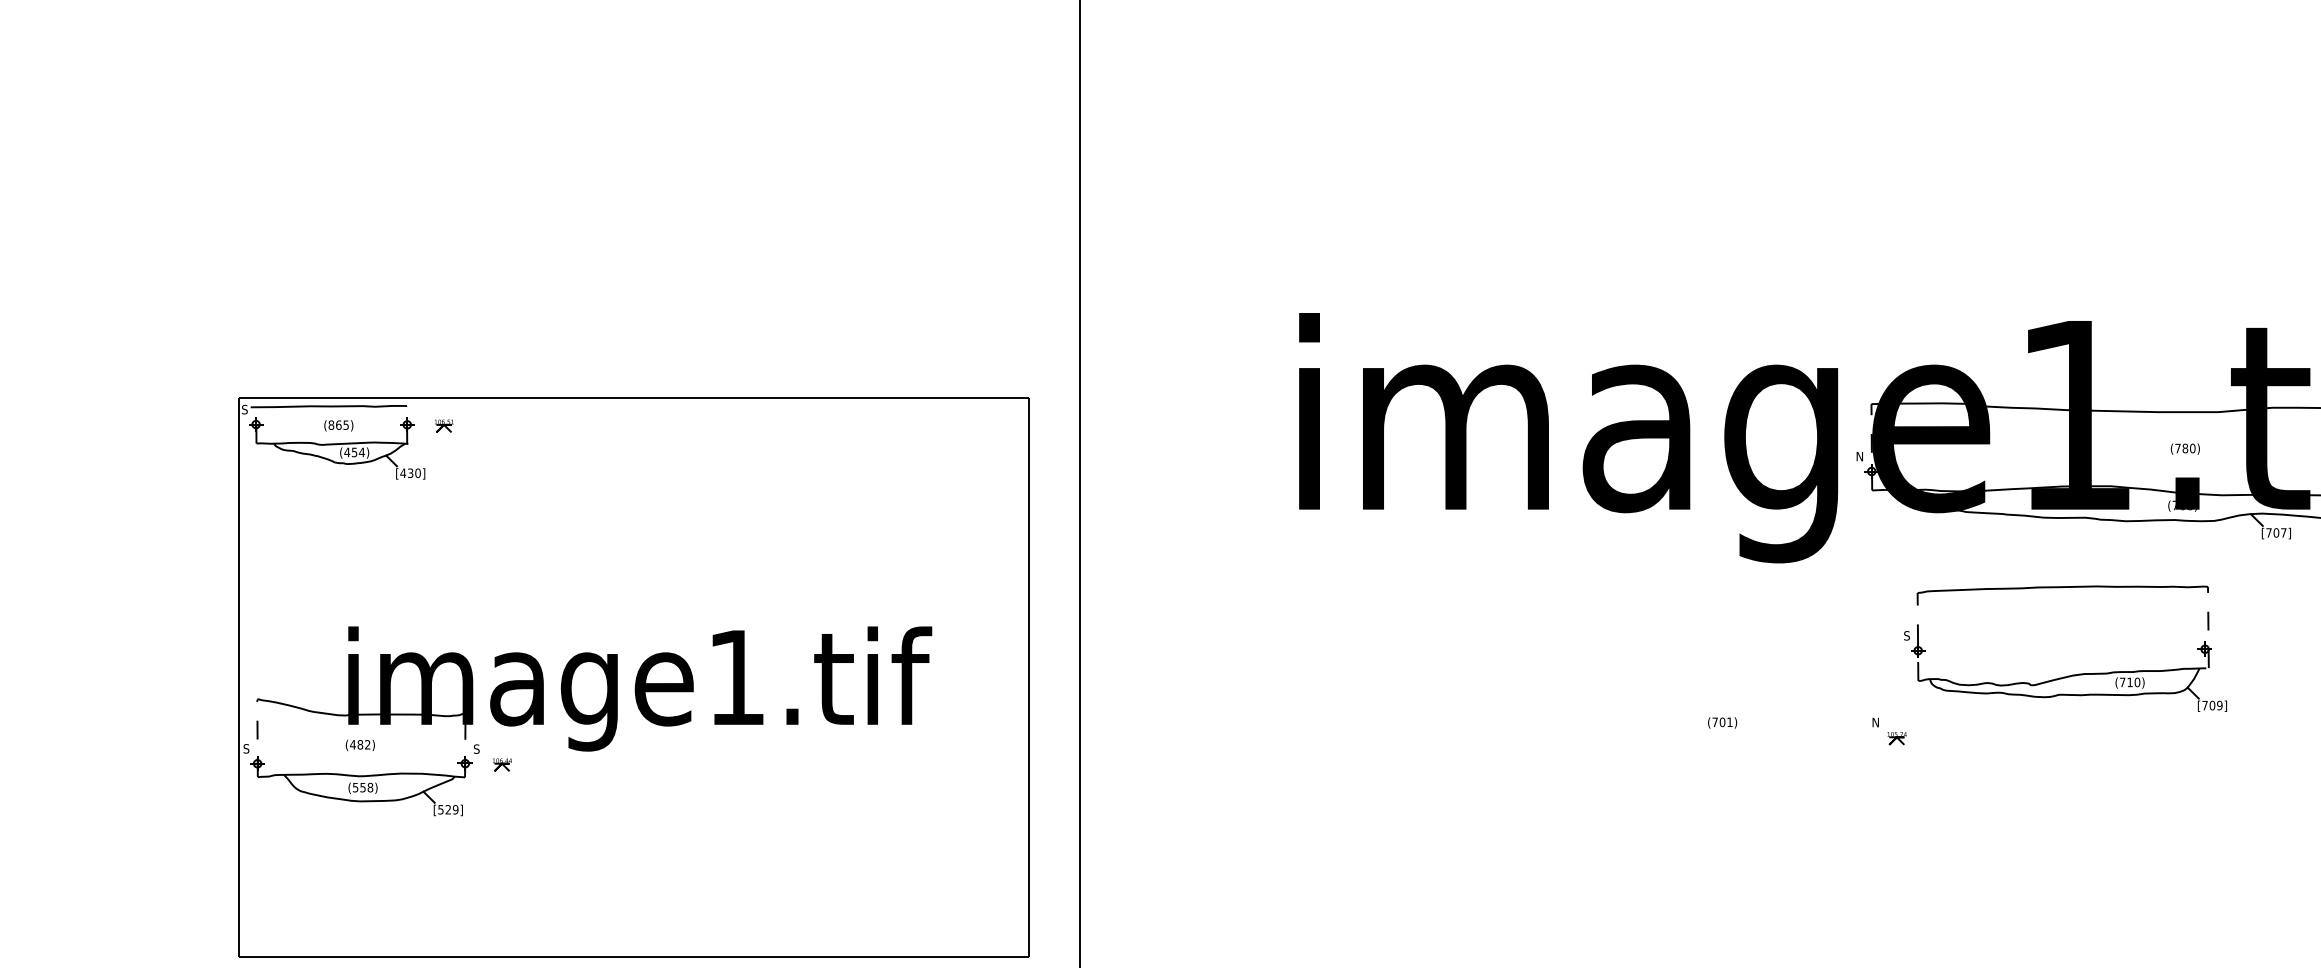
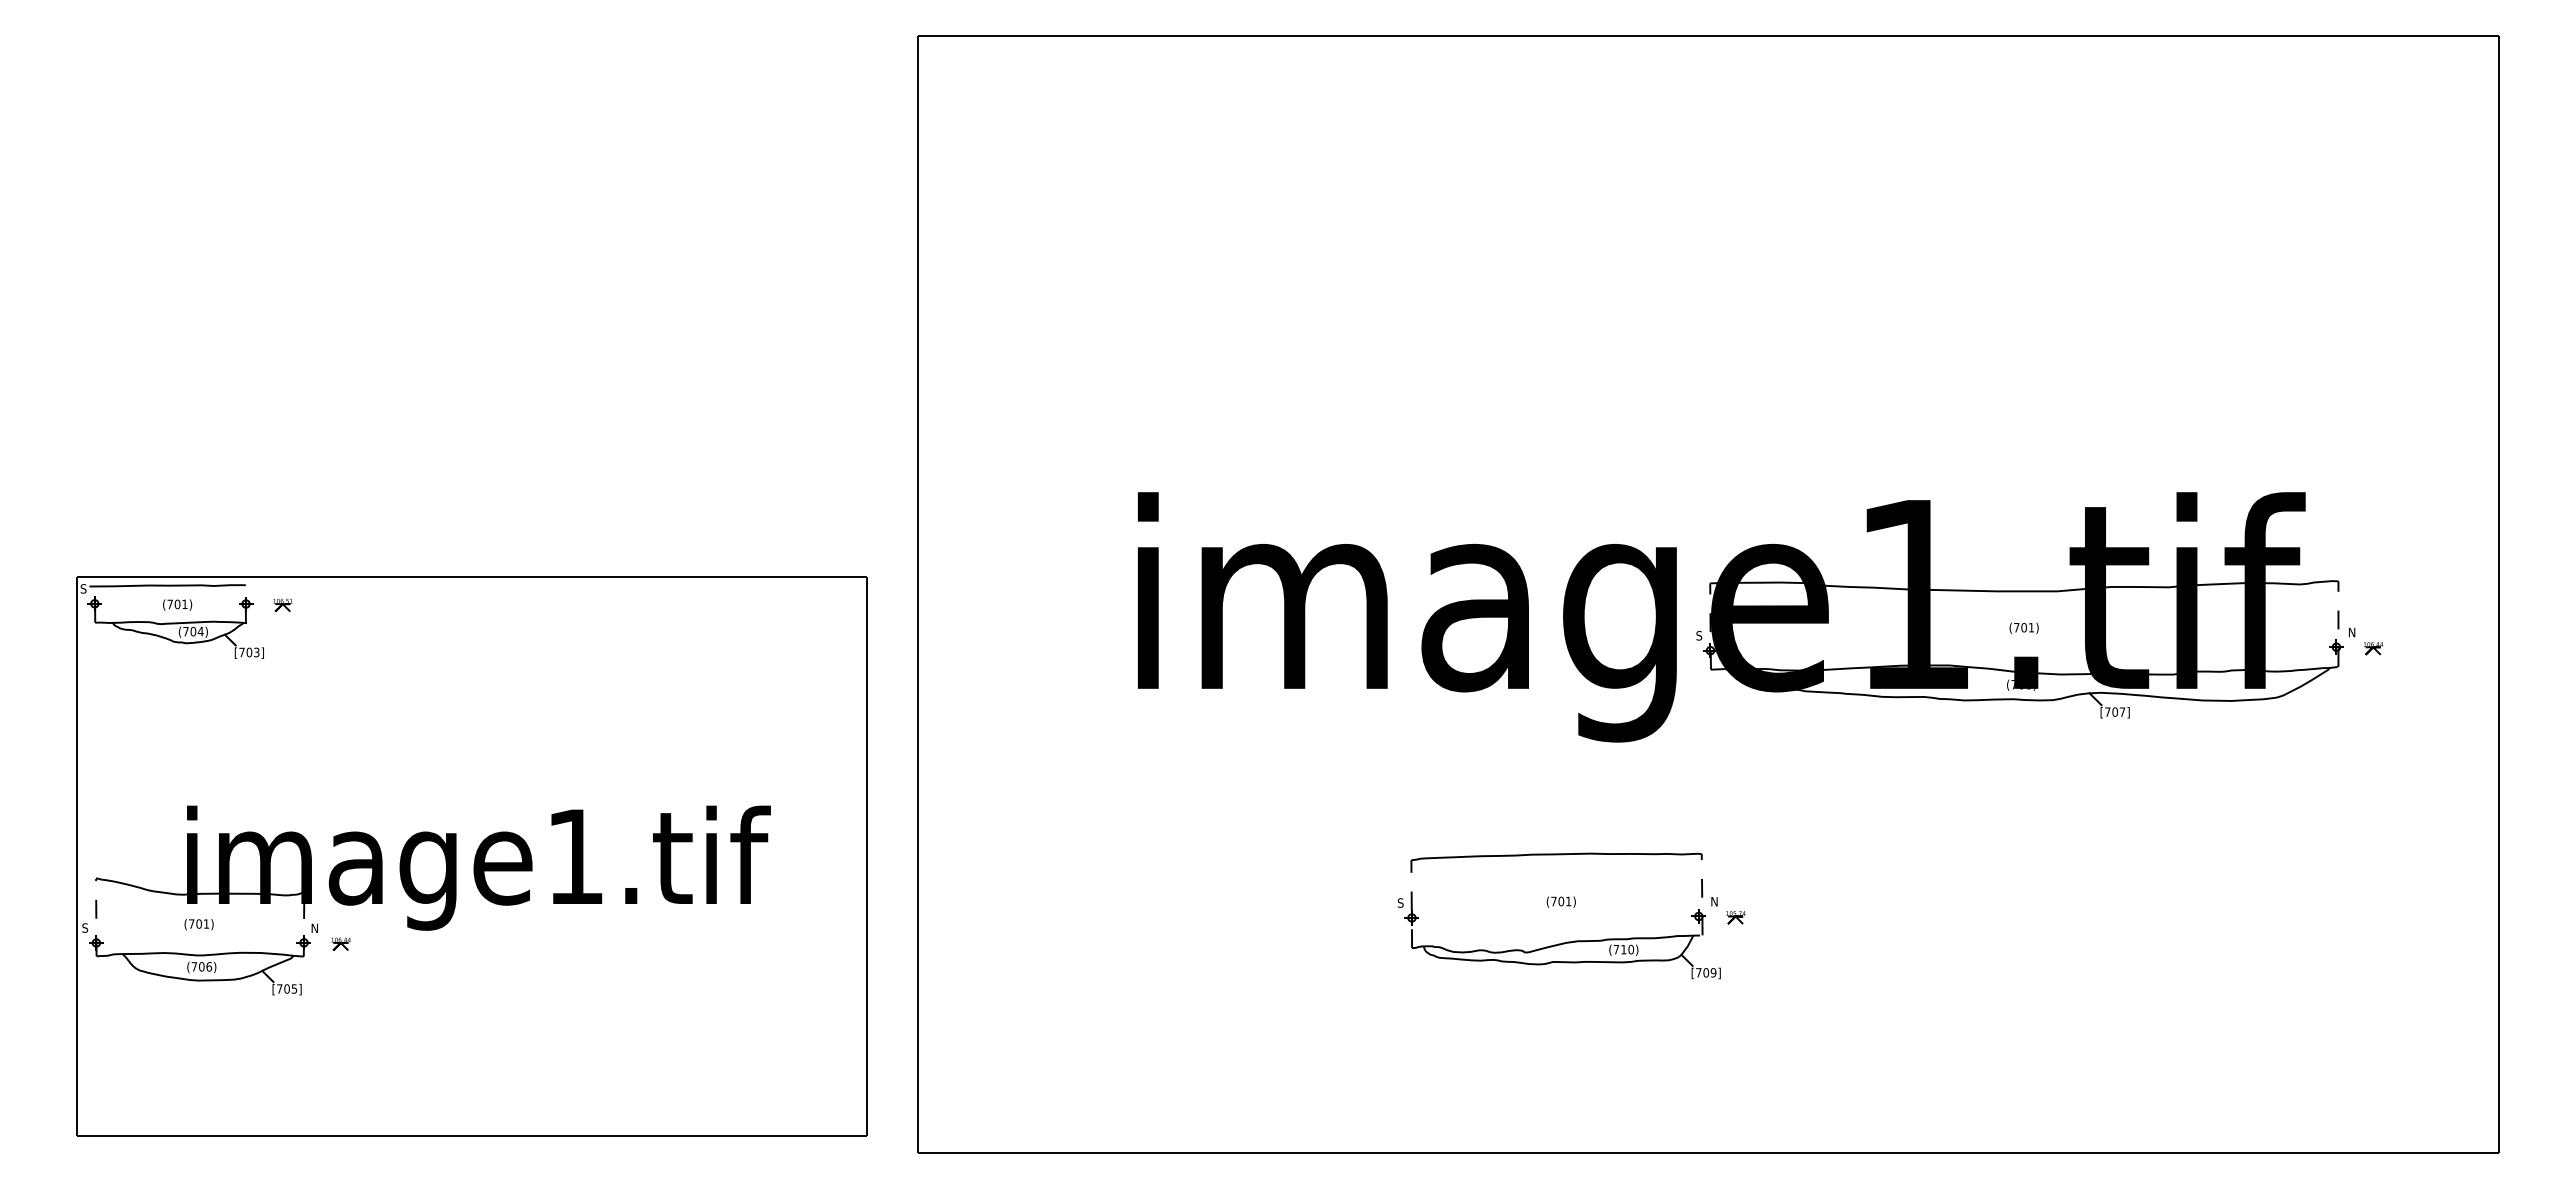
text: (338, 425) -> (177, 604), (865) -> (701)
text: (2188, 448) -> (2027, 627), (780) -> (701)
text: (350, 452) -> (189, 631), (454) -> (704)
text: (1859, 456) -> (1698, 635), N -> S
text: (410, 473) -> (249, 652), [430] -> [703]
part: (2072, 674) -> (1566, 941), moved
text: (359, 744) -> (198, 923), (482) -> (701)
text: (475, 749) -> (314, 928), S -> N
text: (362, 787) -> (201, 966), (558) -> (706)
text: (448, 809) -> (287, 988), [529] -> [705]

